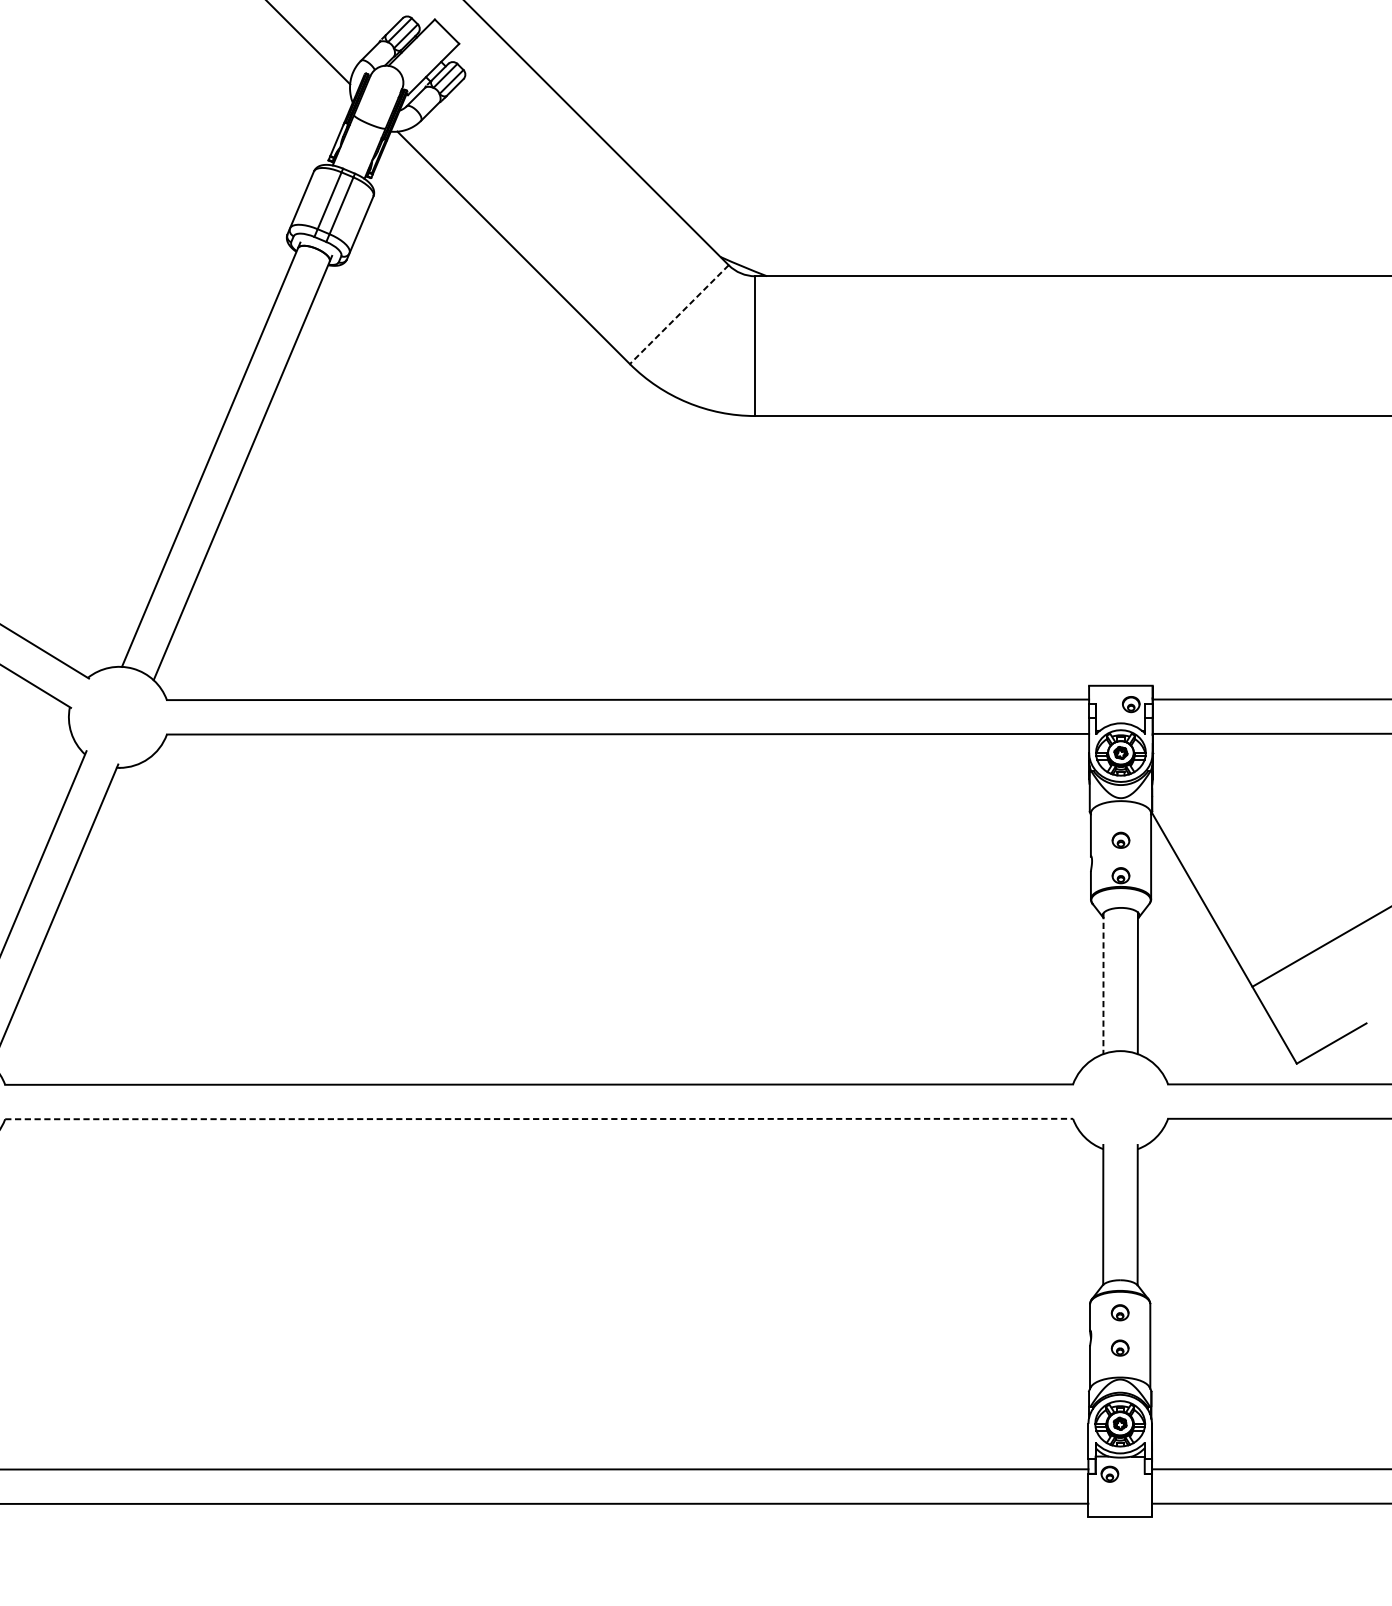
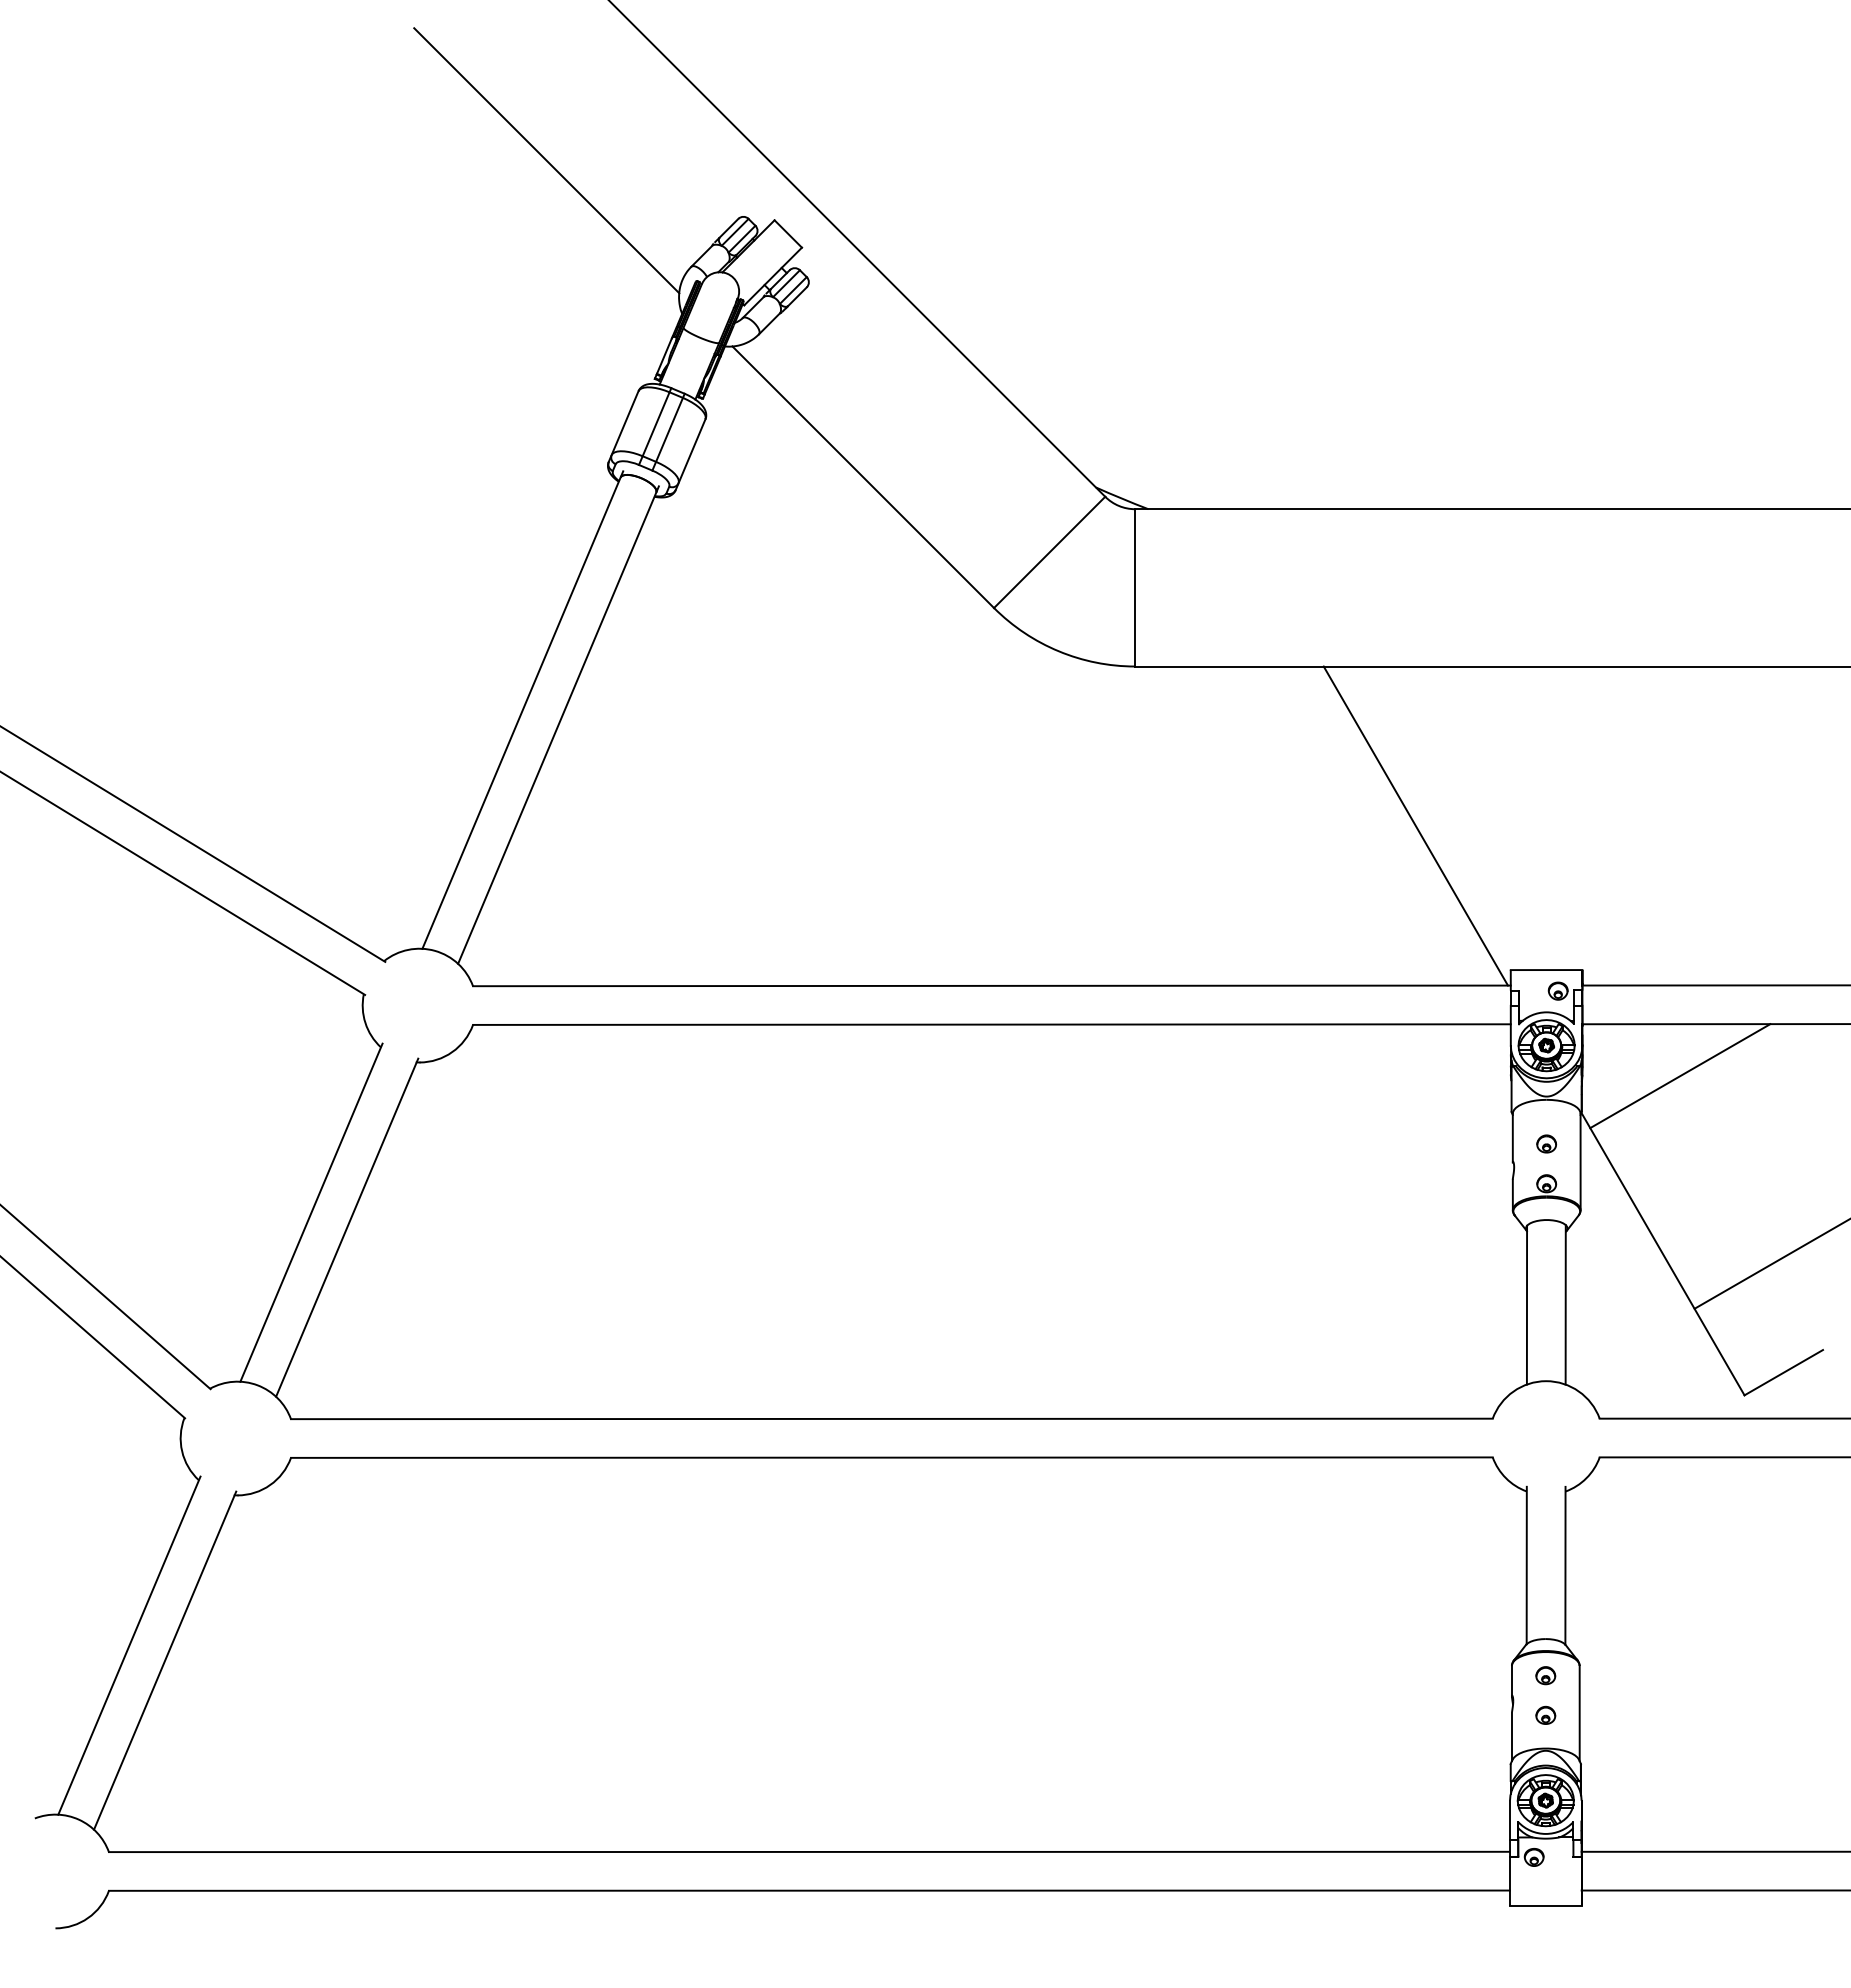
line: (679, 314) -> (1049, 552), dashed -> solid
line: (1004, 557) -> (1415, 825), added
line: (1239, 780) -> (1680, 1076), added
line: (1103, 983) -> (1526, 1305), dashed -> solid
line: (538, 1118) -> (891, 1457), dashed -> solid

